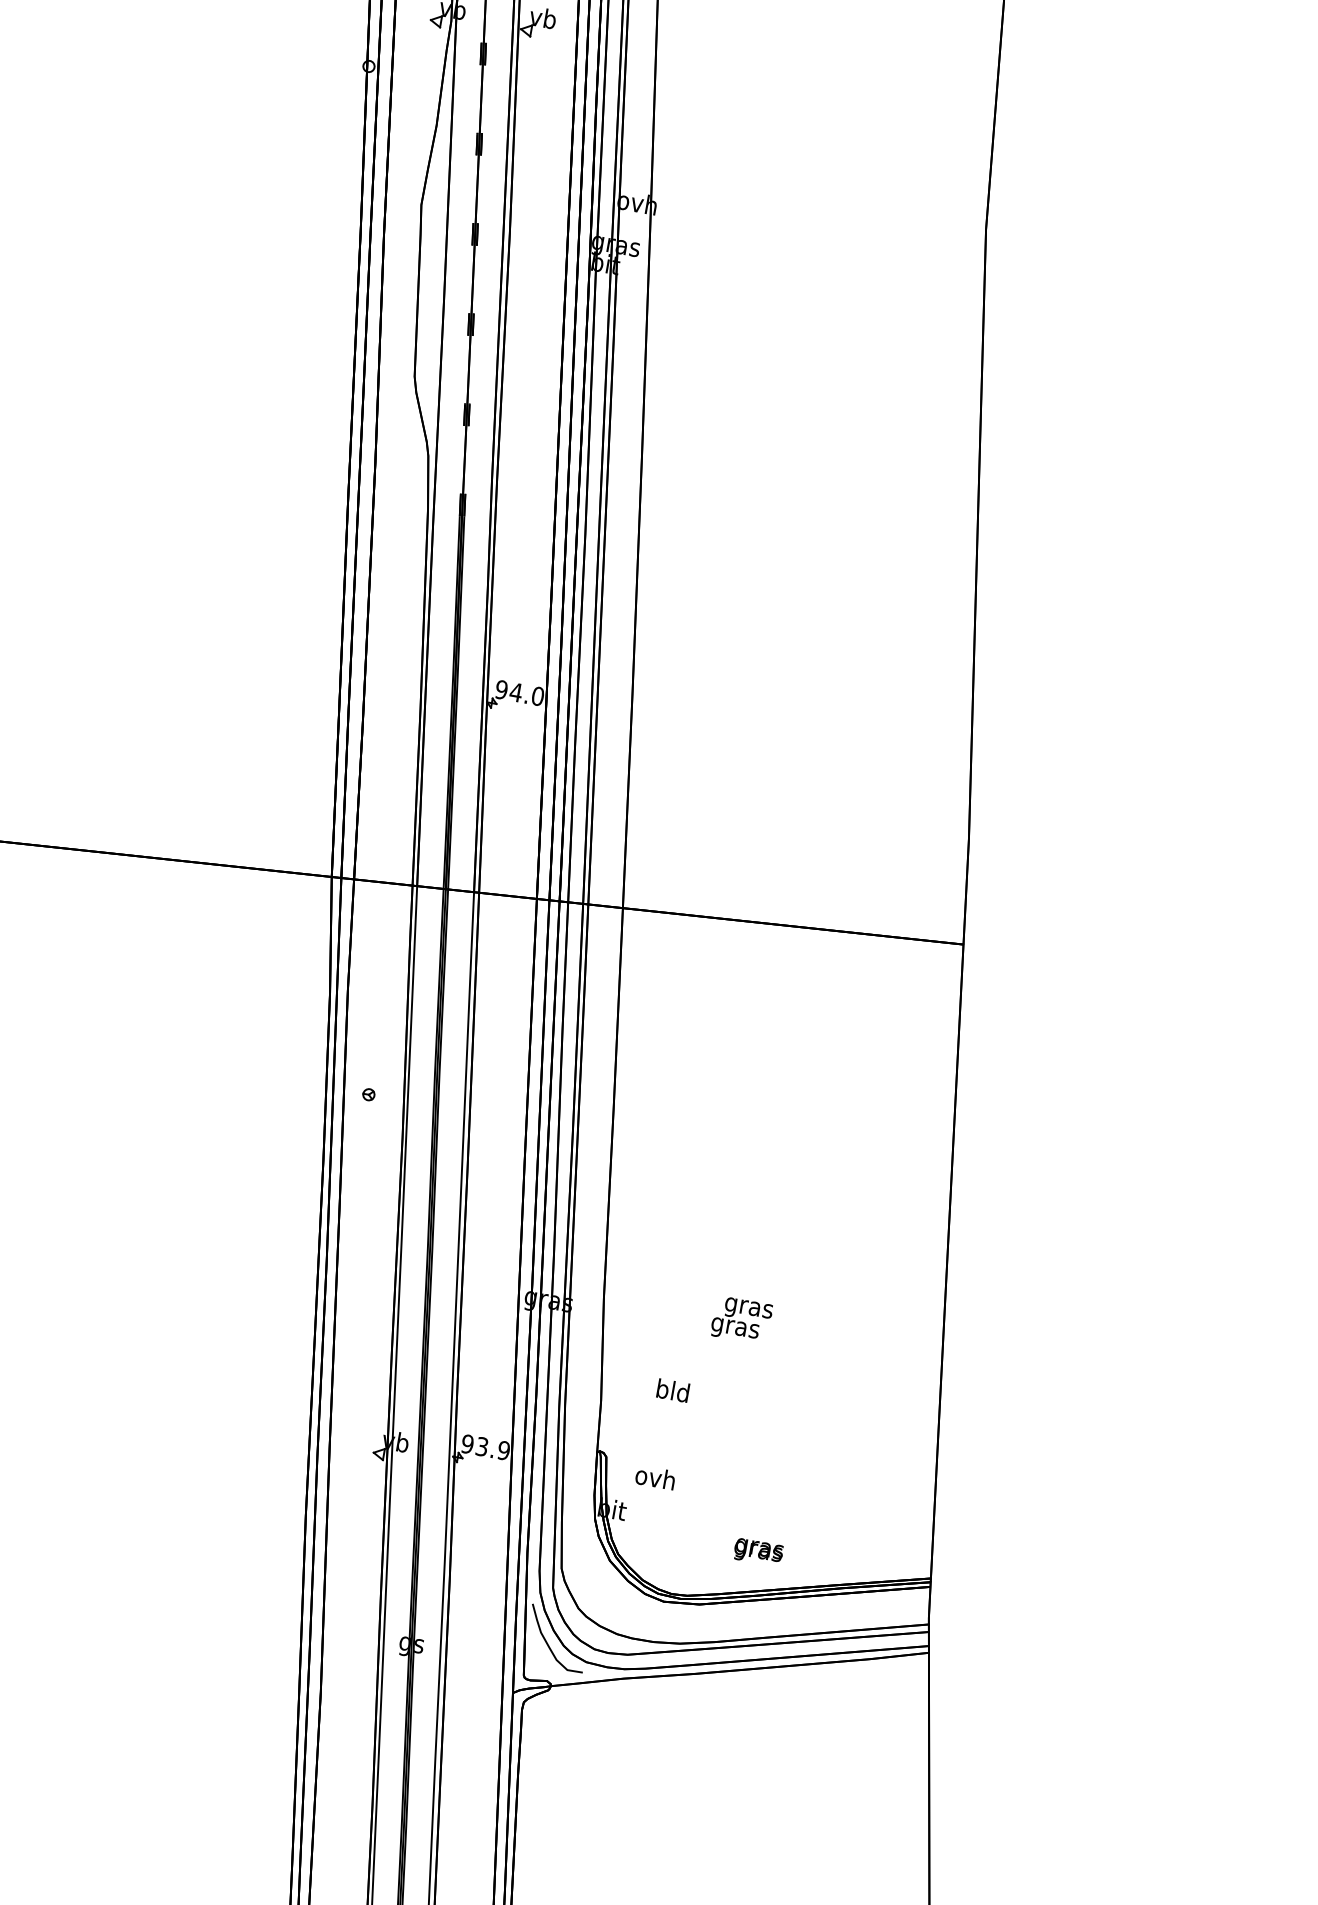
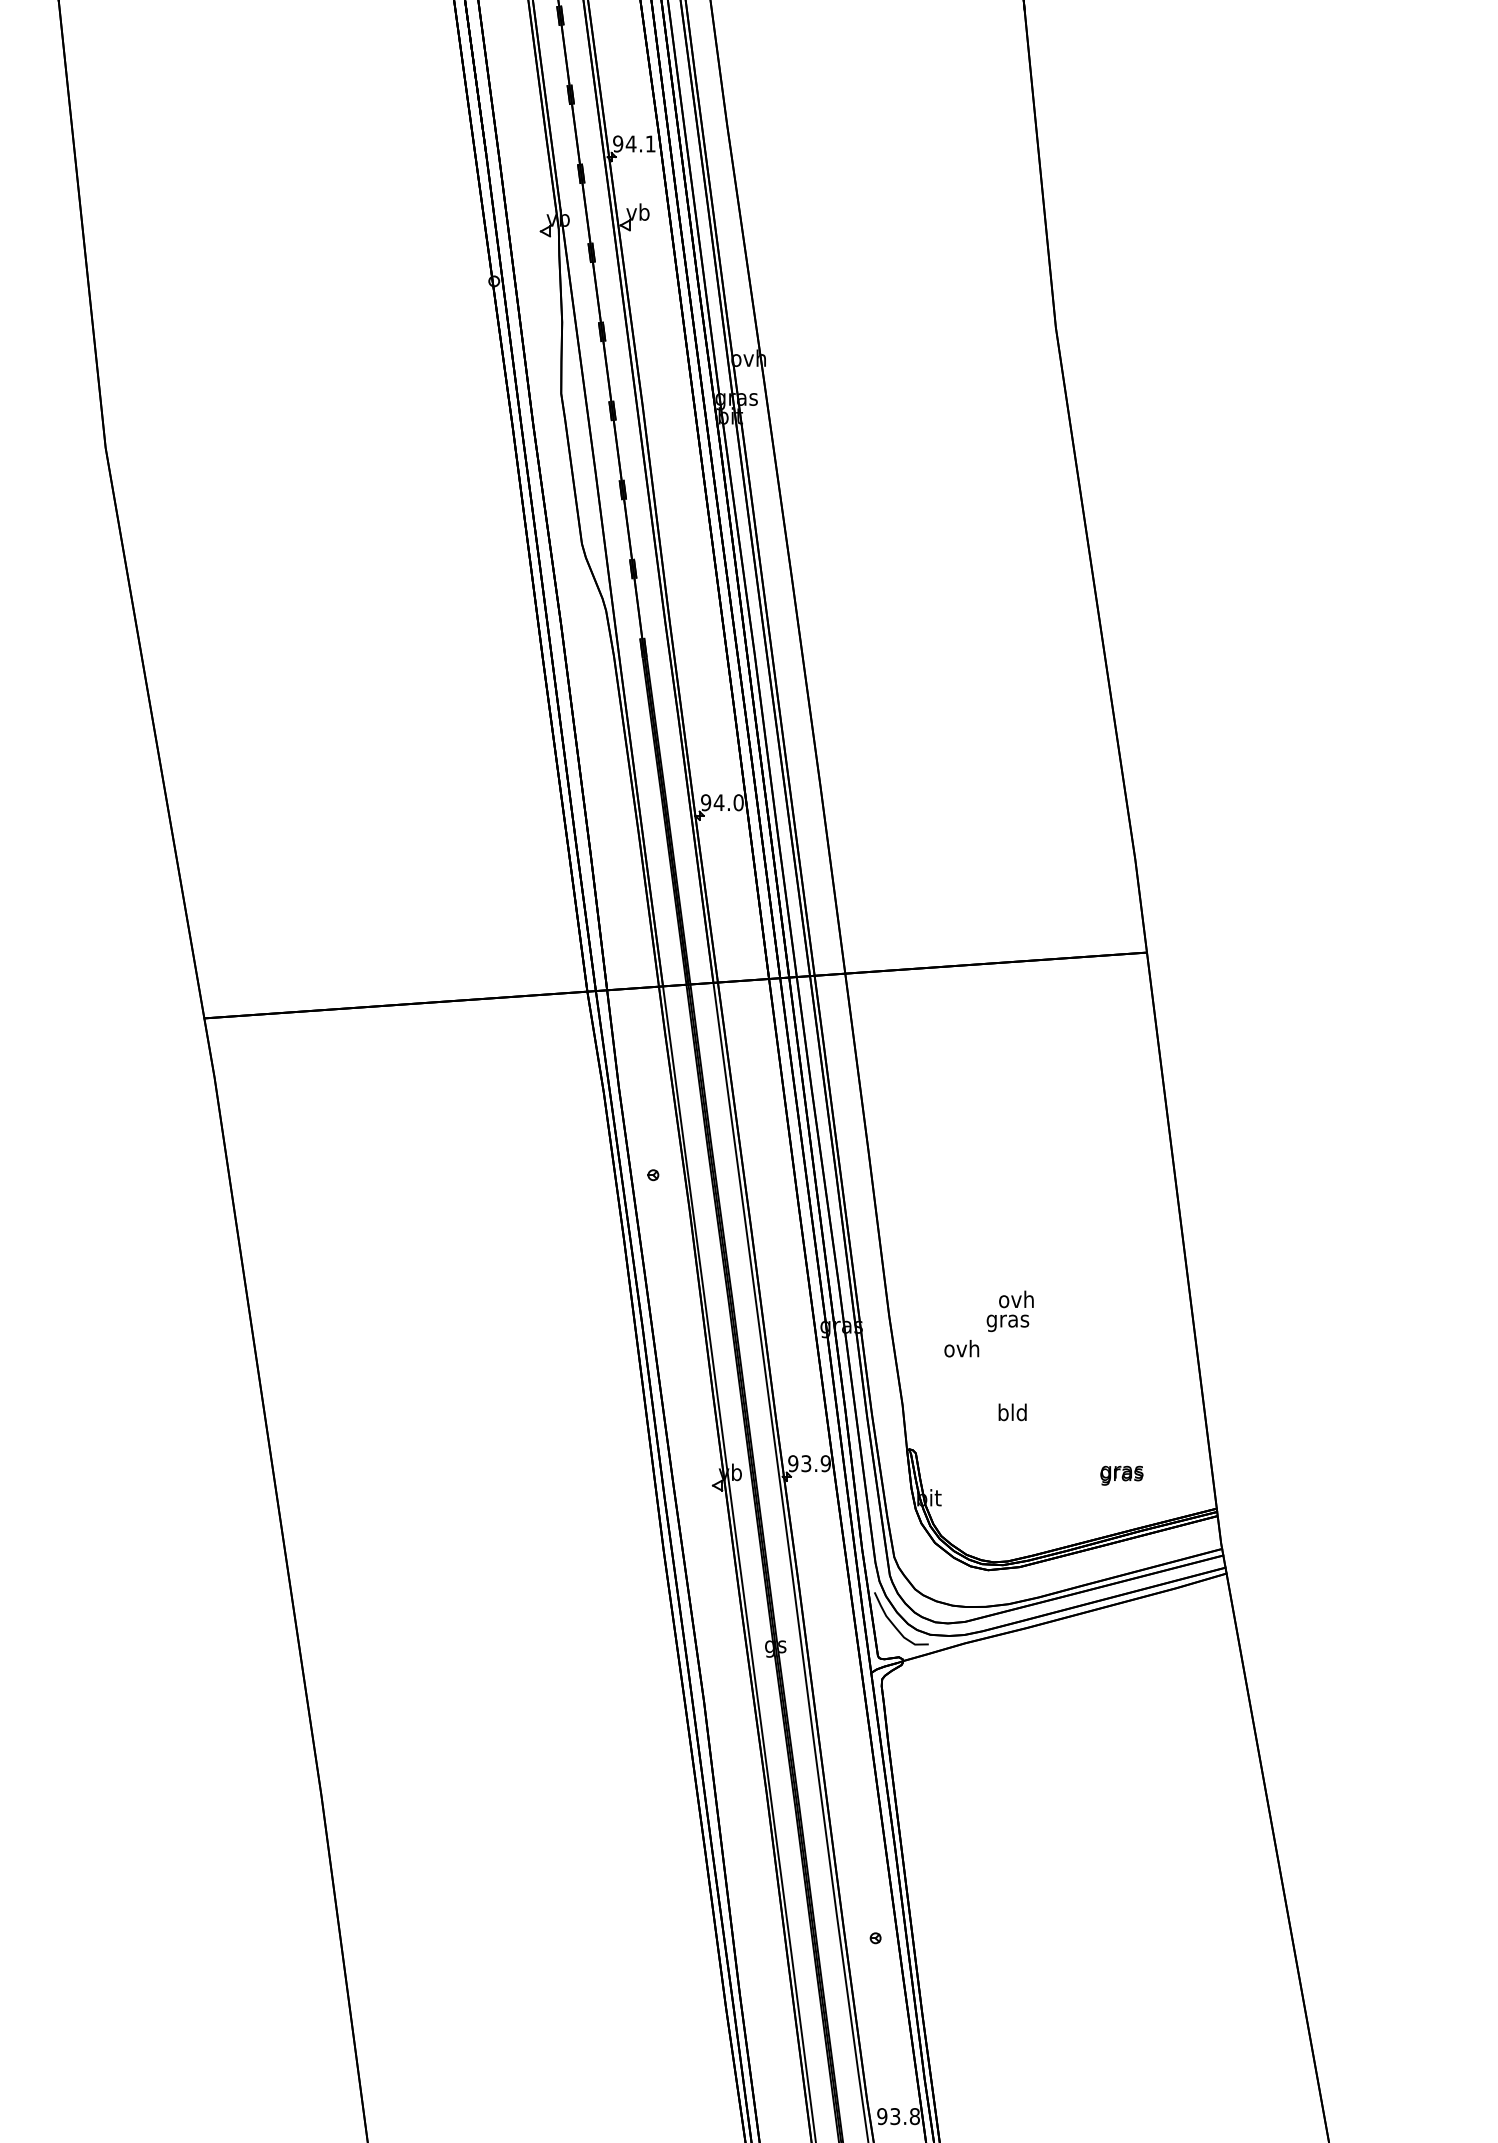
text: (748, 1307) -> (1016, 1301), gras -> ovh
text: (672, 1390) -> (1012, 1412), moved
text: (655, 1477) -> (961, 1348), moved
text: (758, 1552) -> (1121, 1475), moved

